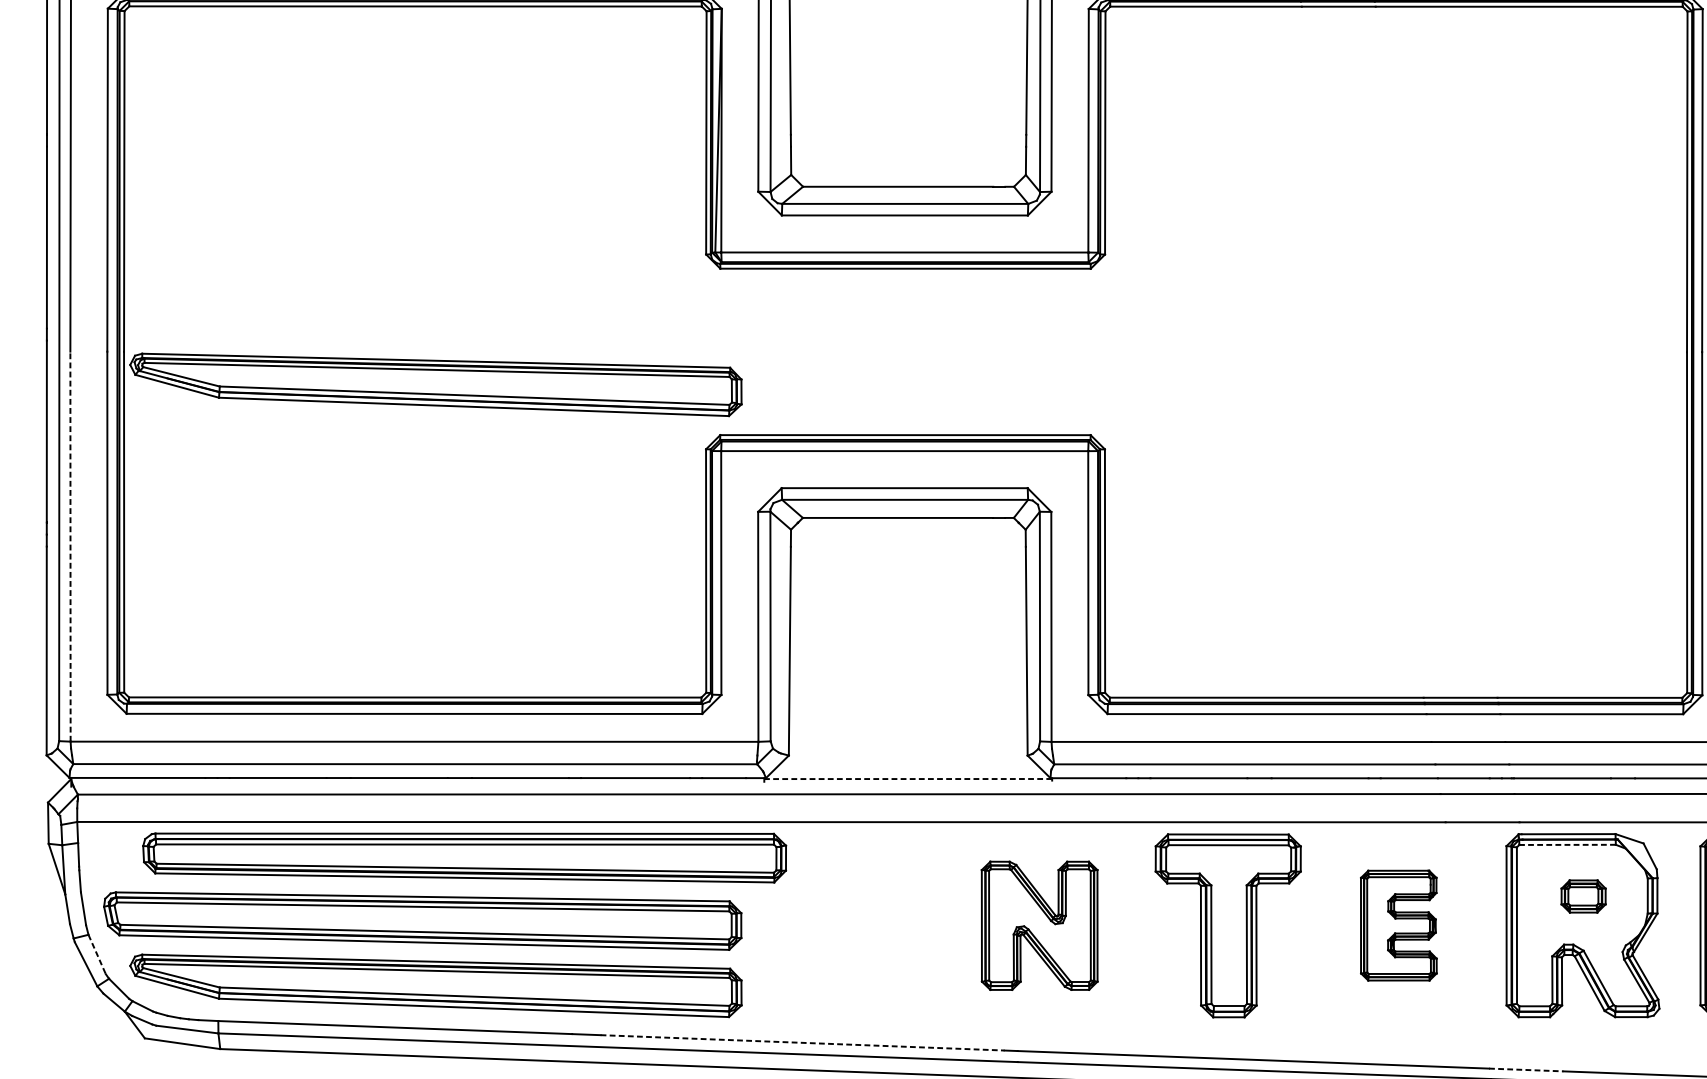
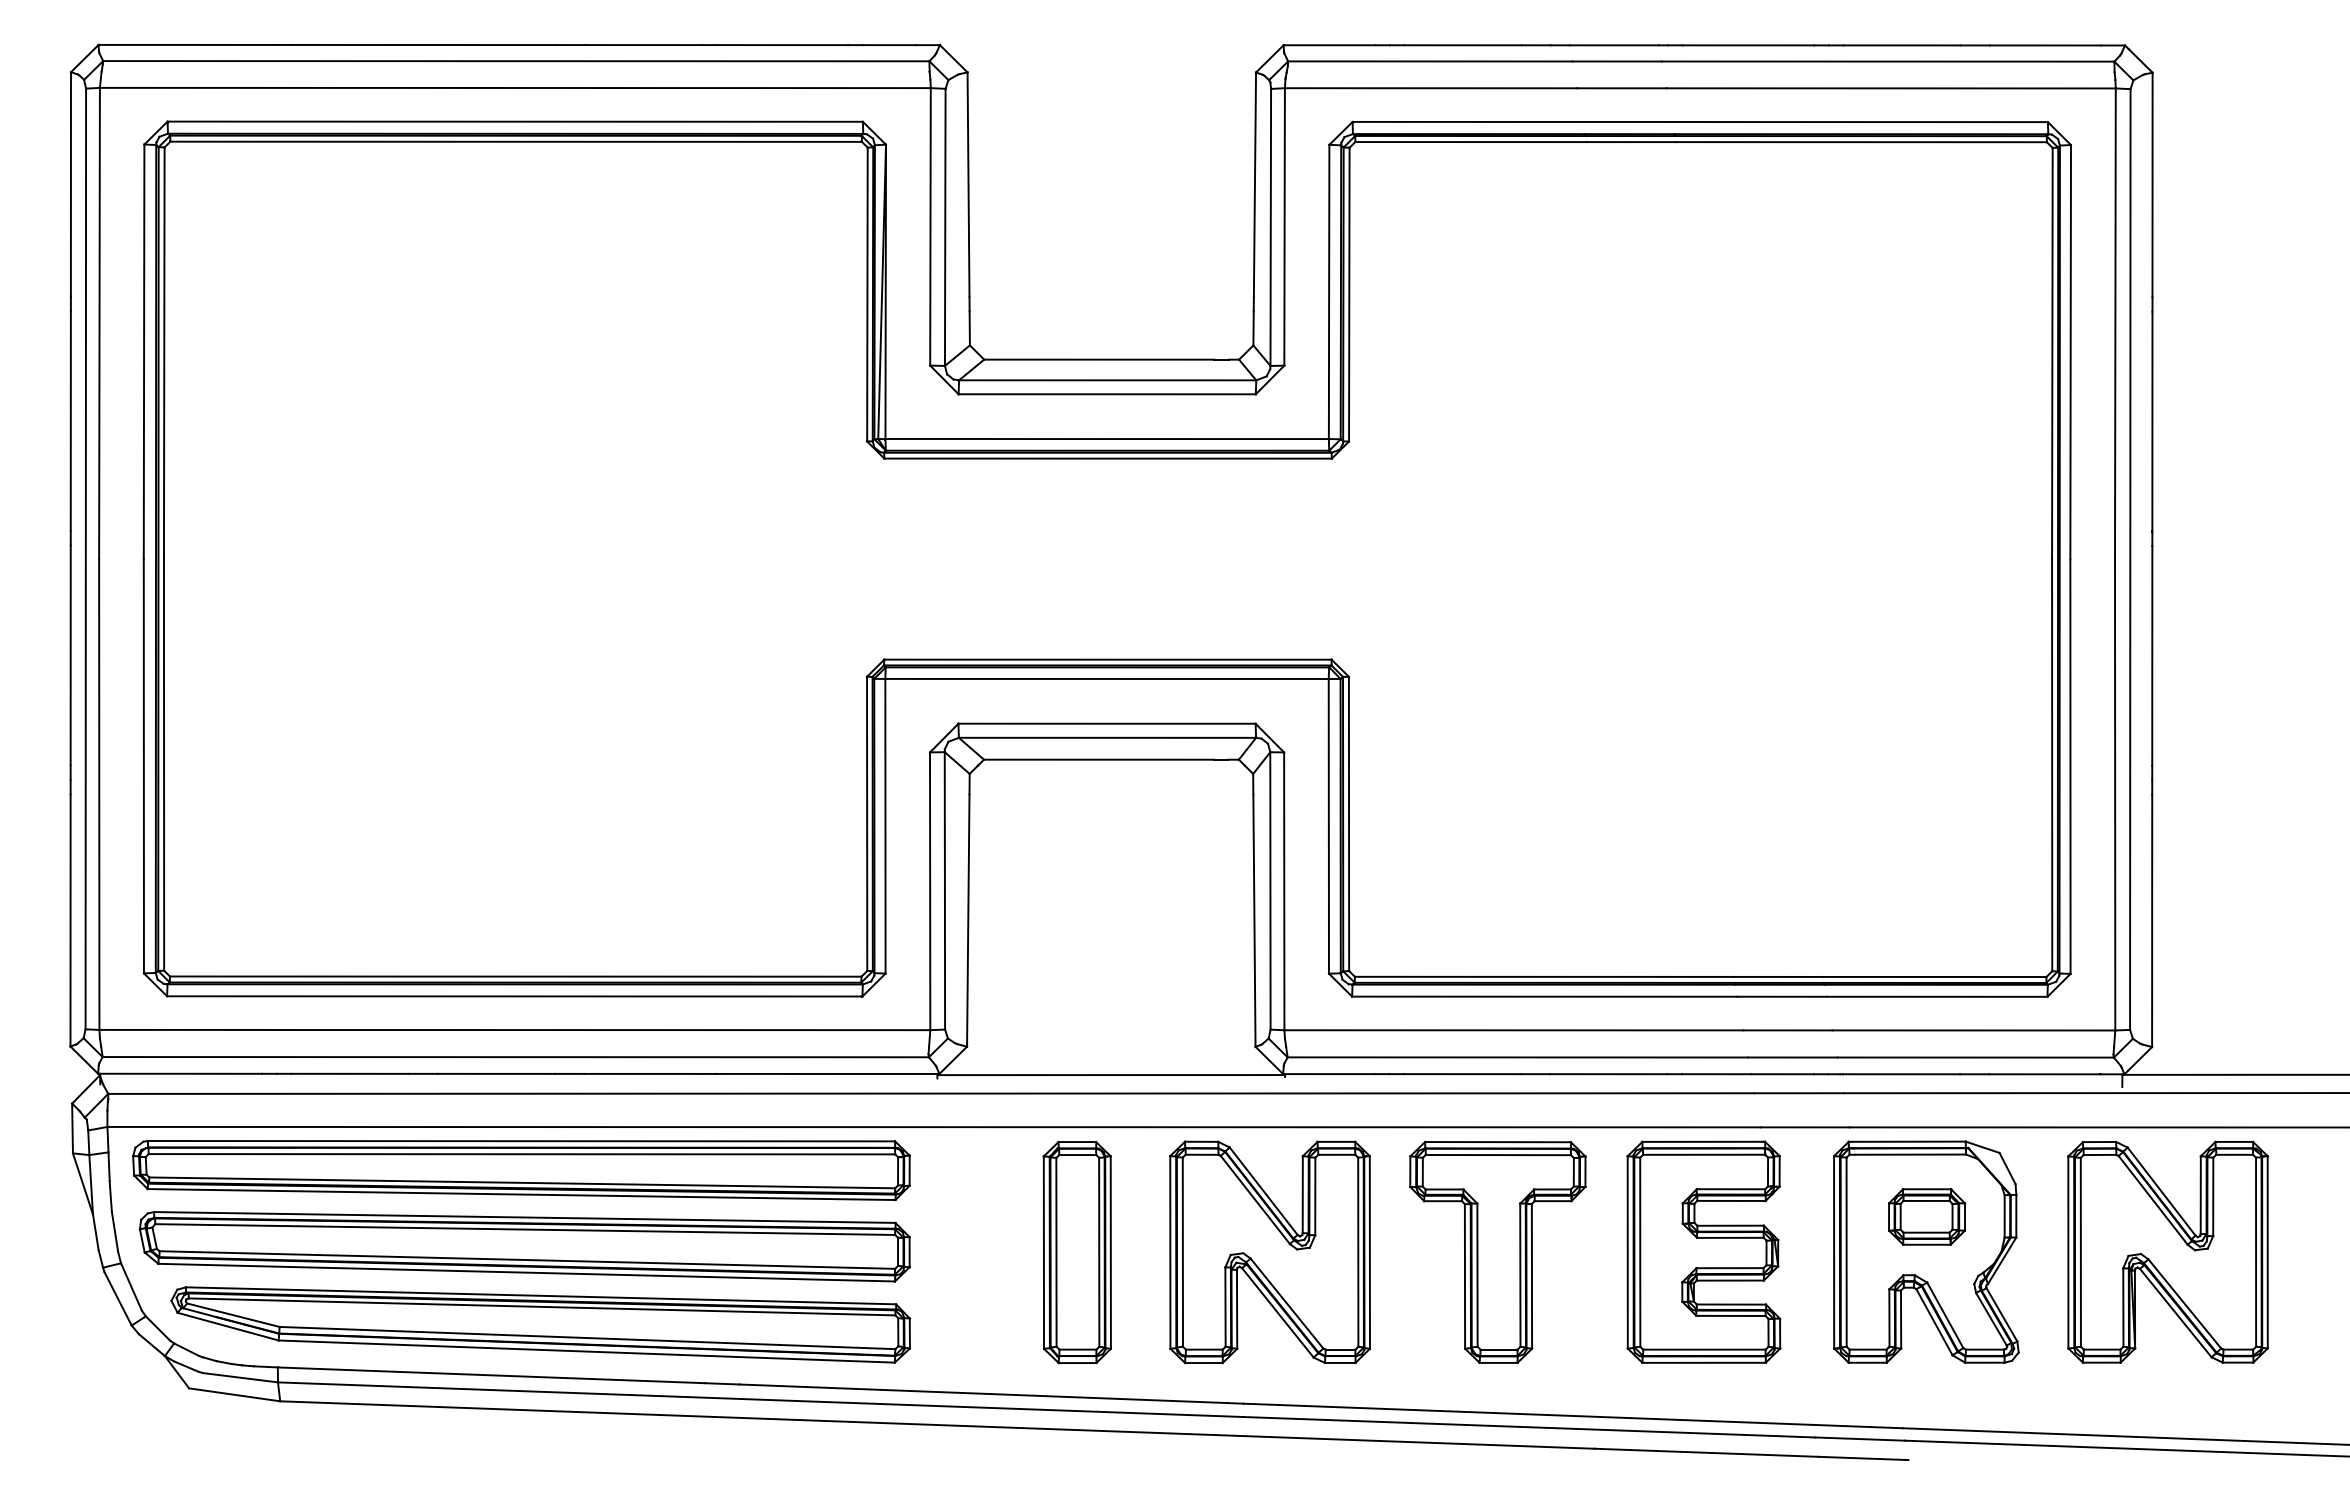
part: (435, 384) -> (540, 598), removed
line: (70, 546) -> (99, 794), dashed -> solid
line: (908, 779) -> (1111, 1075), dashed -> solid
line: (1569, 844) -> (1910, 1154), dashed -> solid
part: (464, 858) -> (521, 1170), moved
part: (1583, 896) -> (1927, 1216), size x1.43
part: (879, 925) -> (1076, 1252), added
part: (1039, 925) -> (1269, 1252), size x1.43
part: (1398, 925) -> (1703, 1251), size x1.67
line: (97, 954) -> (131, 1287), dashed -> solid
line: (803, 1042) -> (984, 1393), dashed -> solid
line: (1525, 1069) -> (1857, 1426), dashed -> solid

